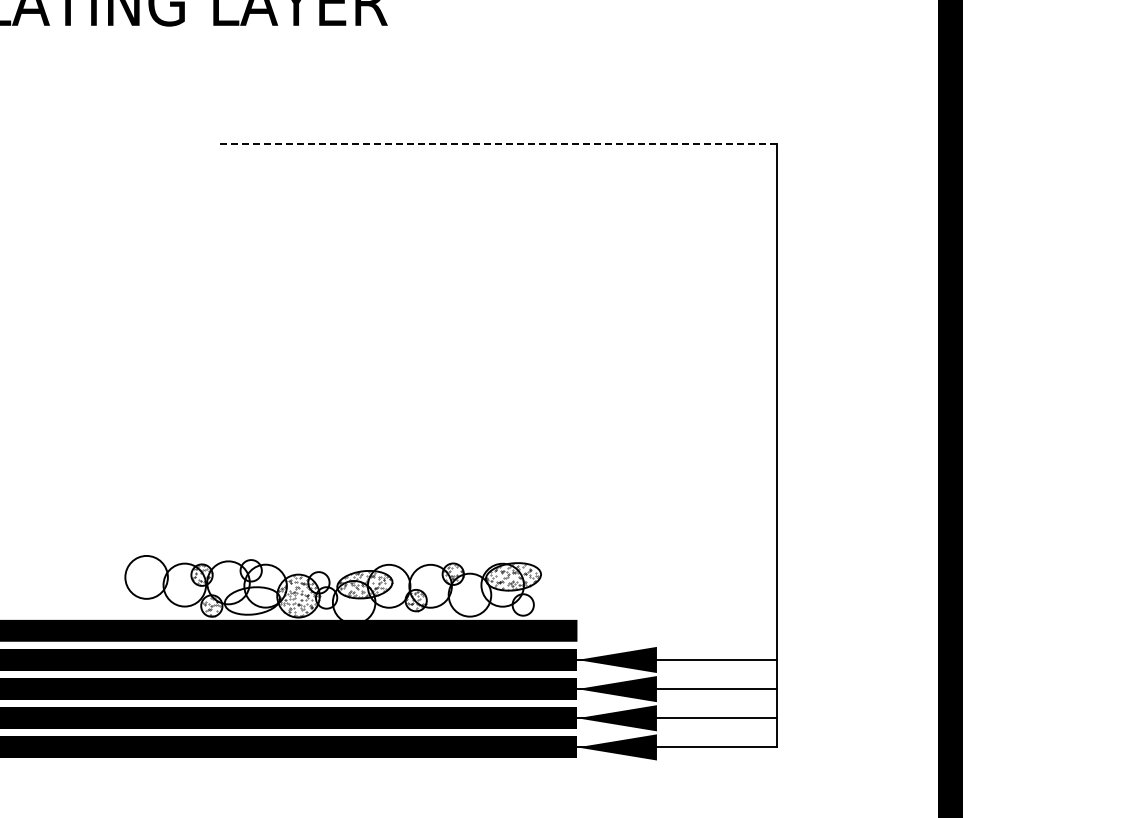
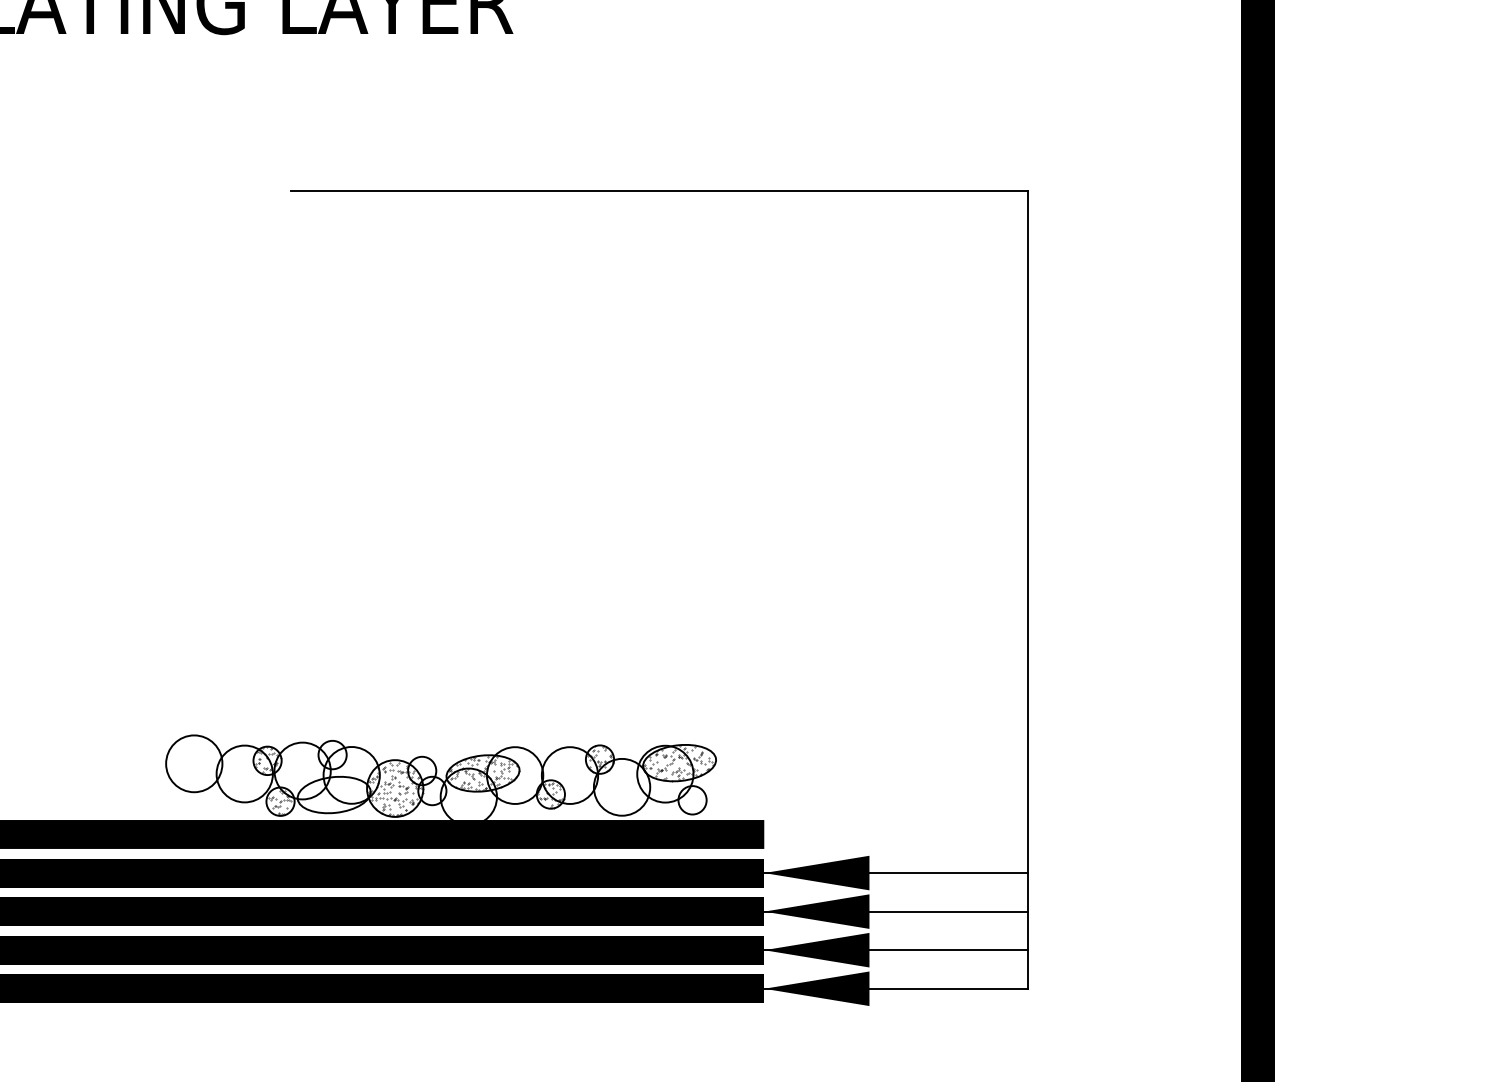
line: (499, 144) -> (661, 191), dashed -> solid

